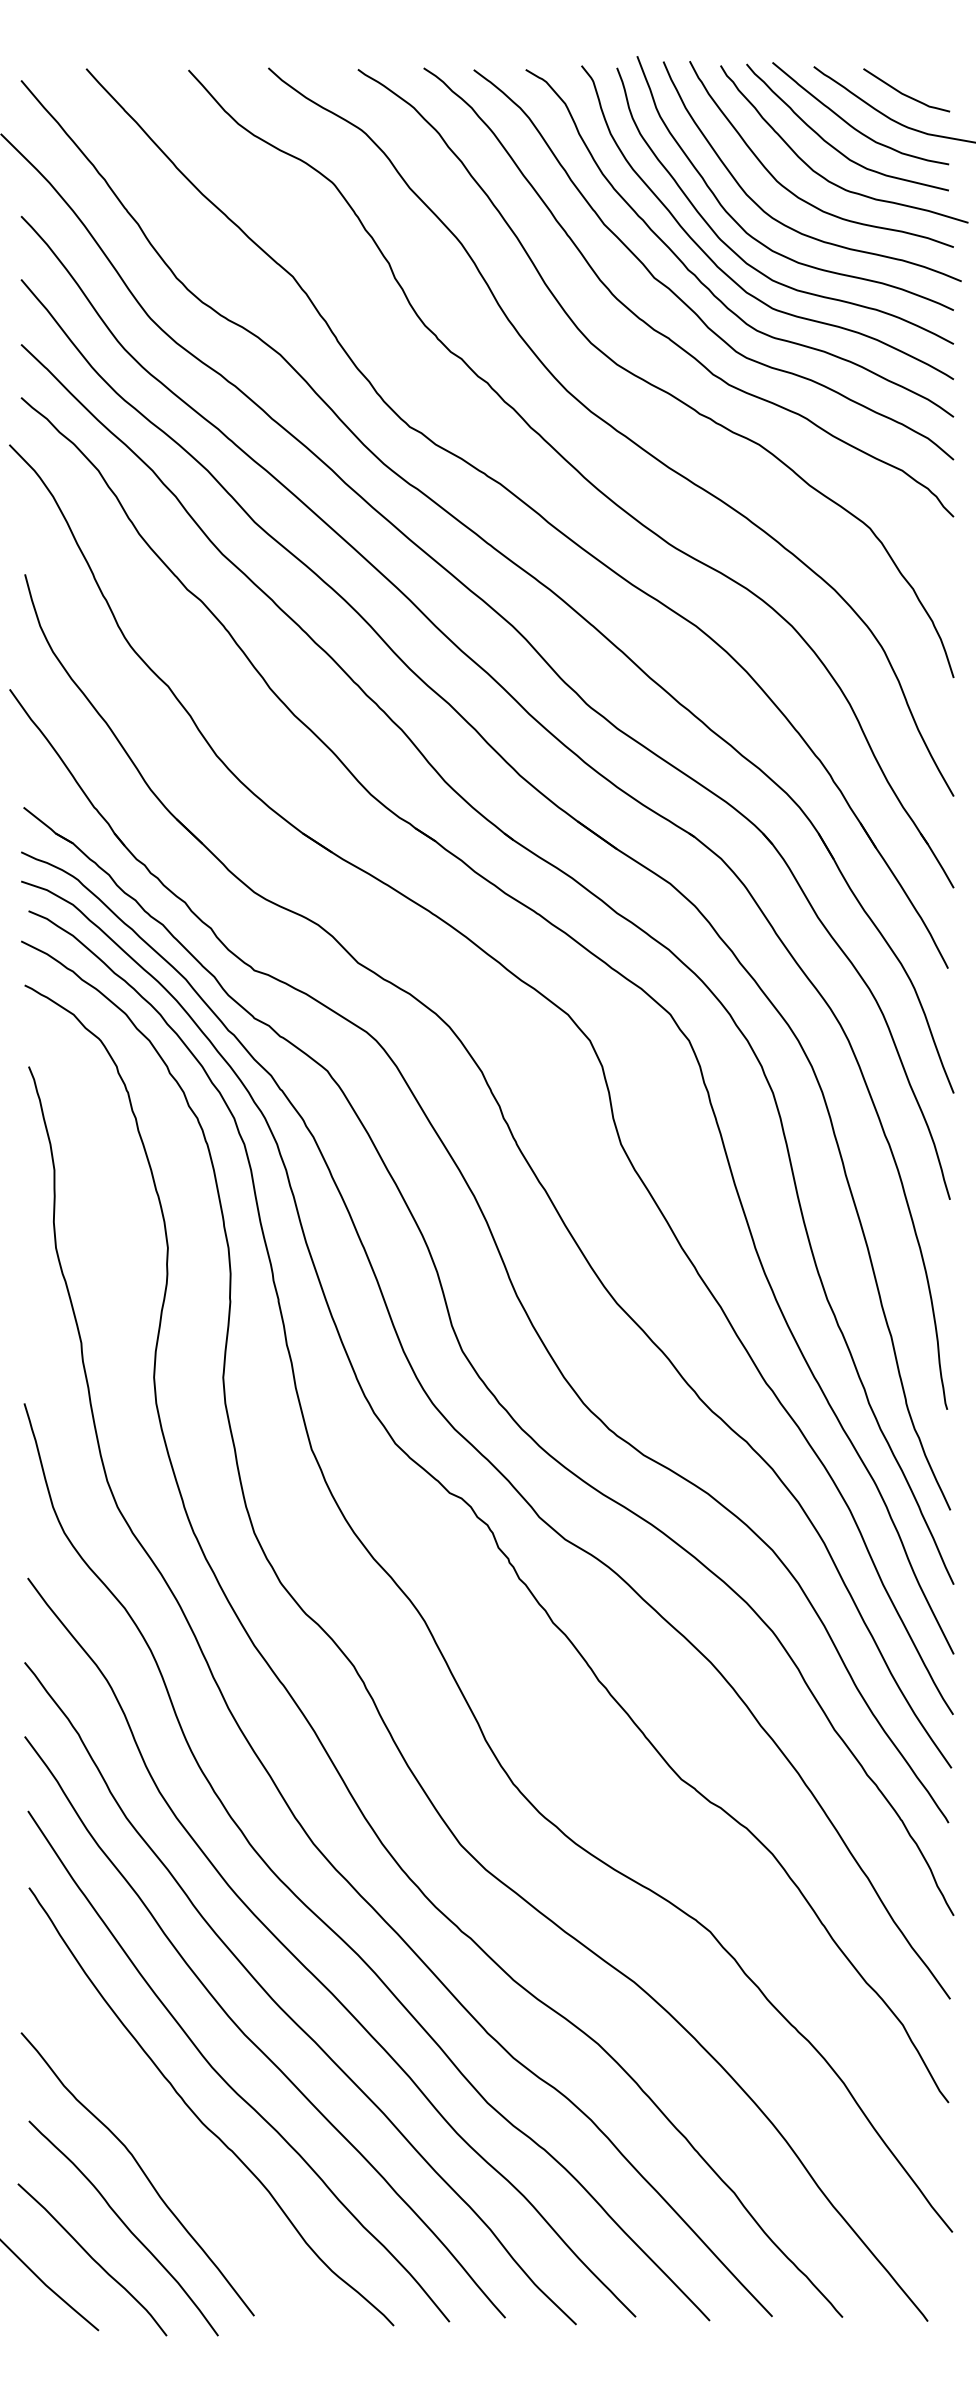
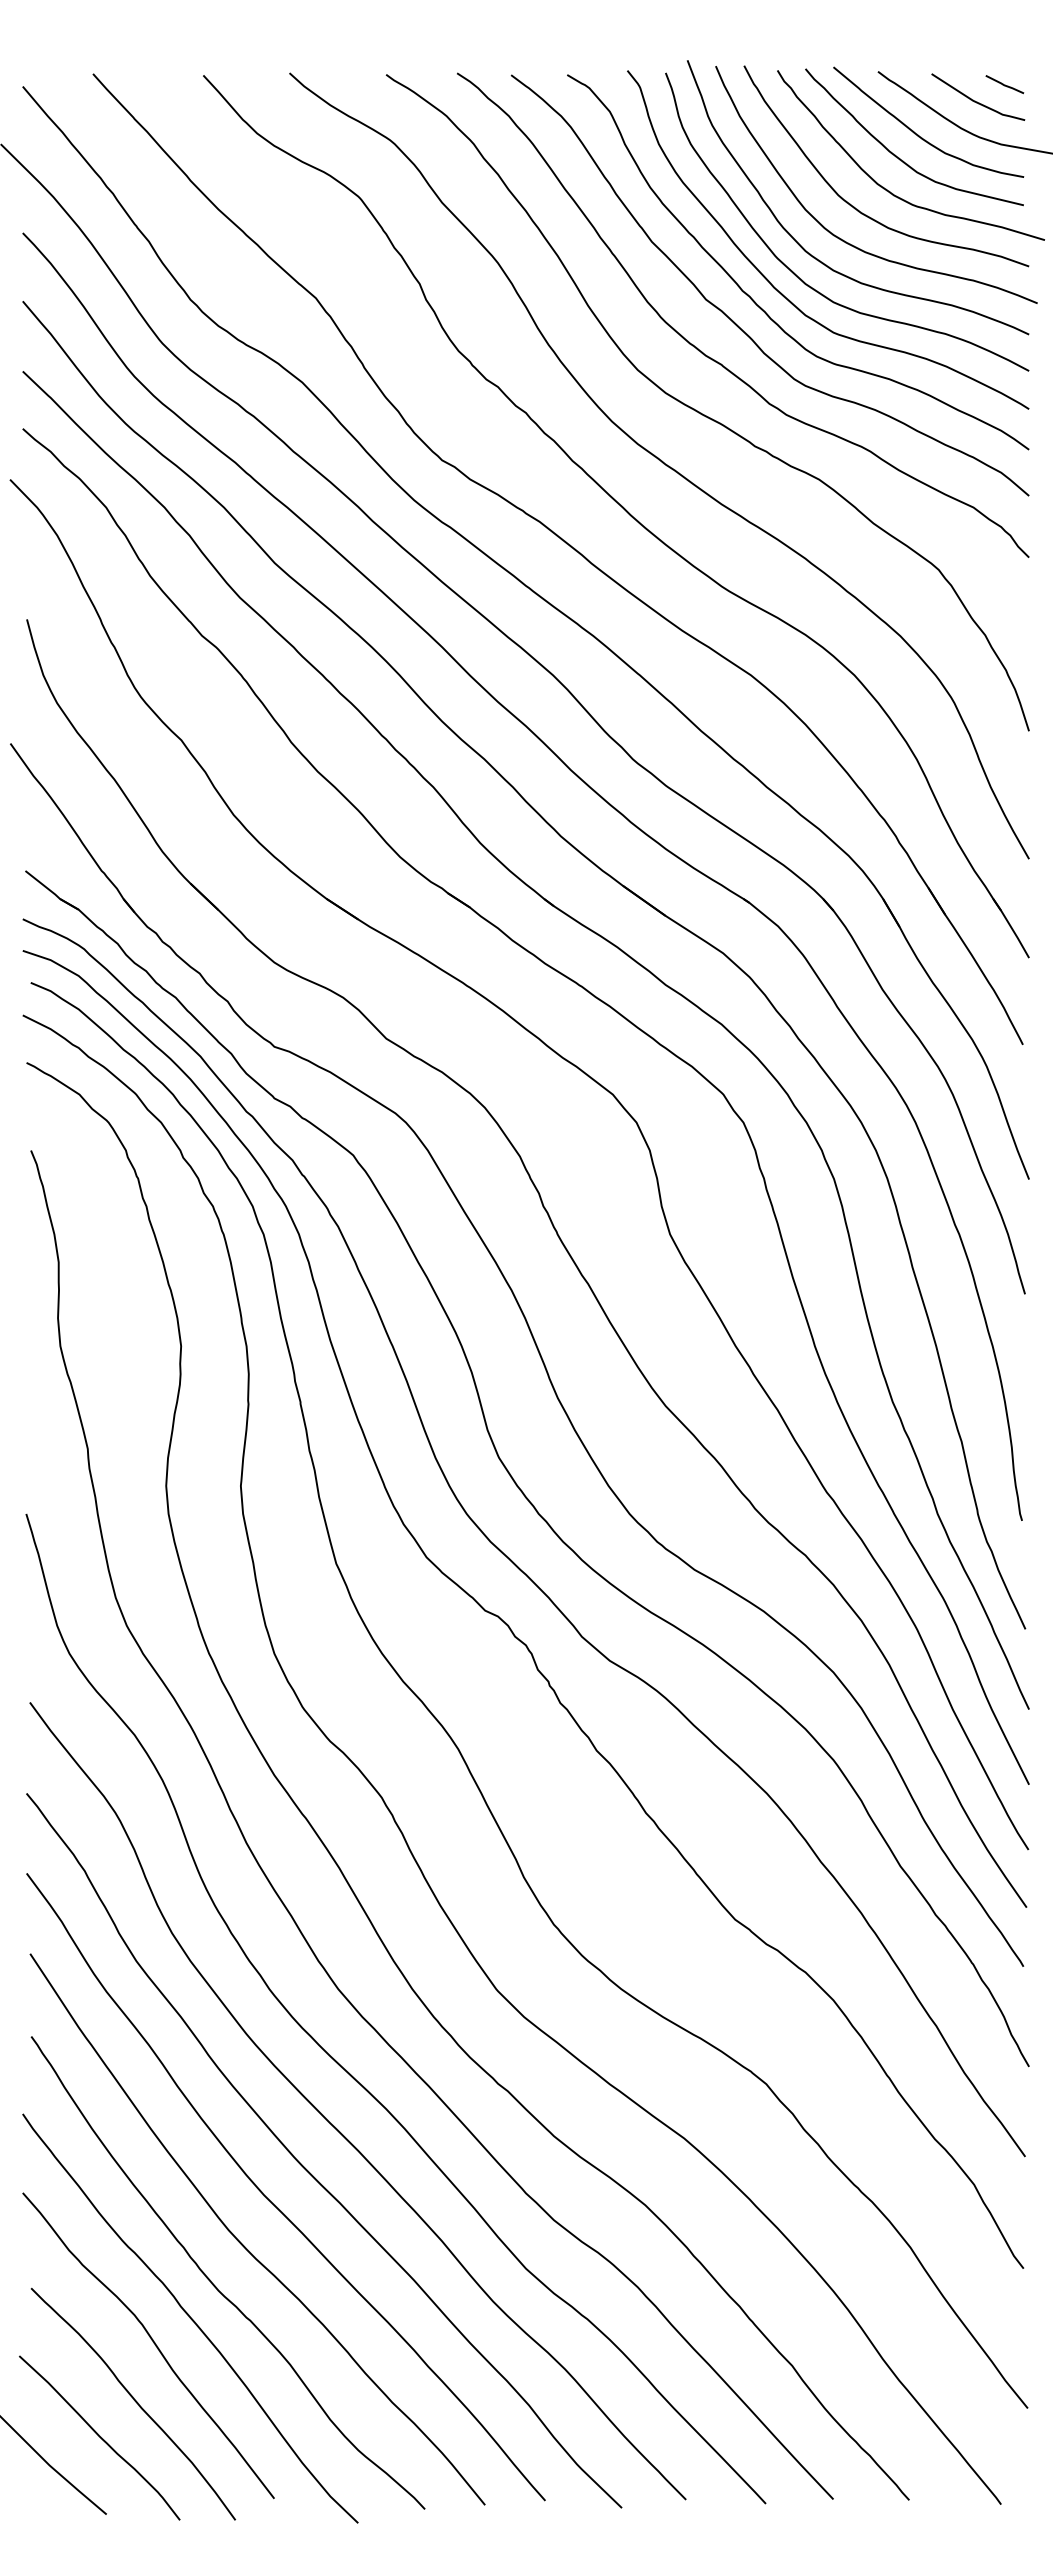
line: (931, 78) -> (1004, 84), added
curve: (176, 2149) -> (190, 2318), added

